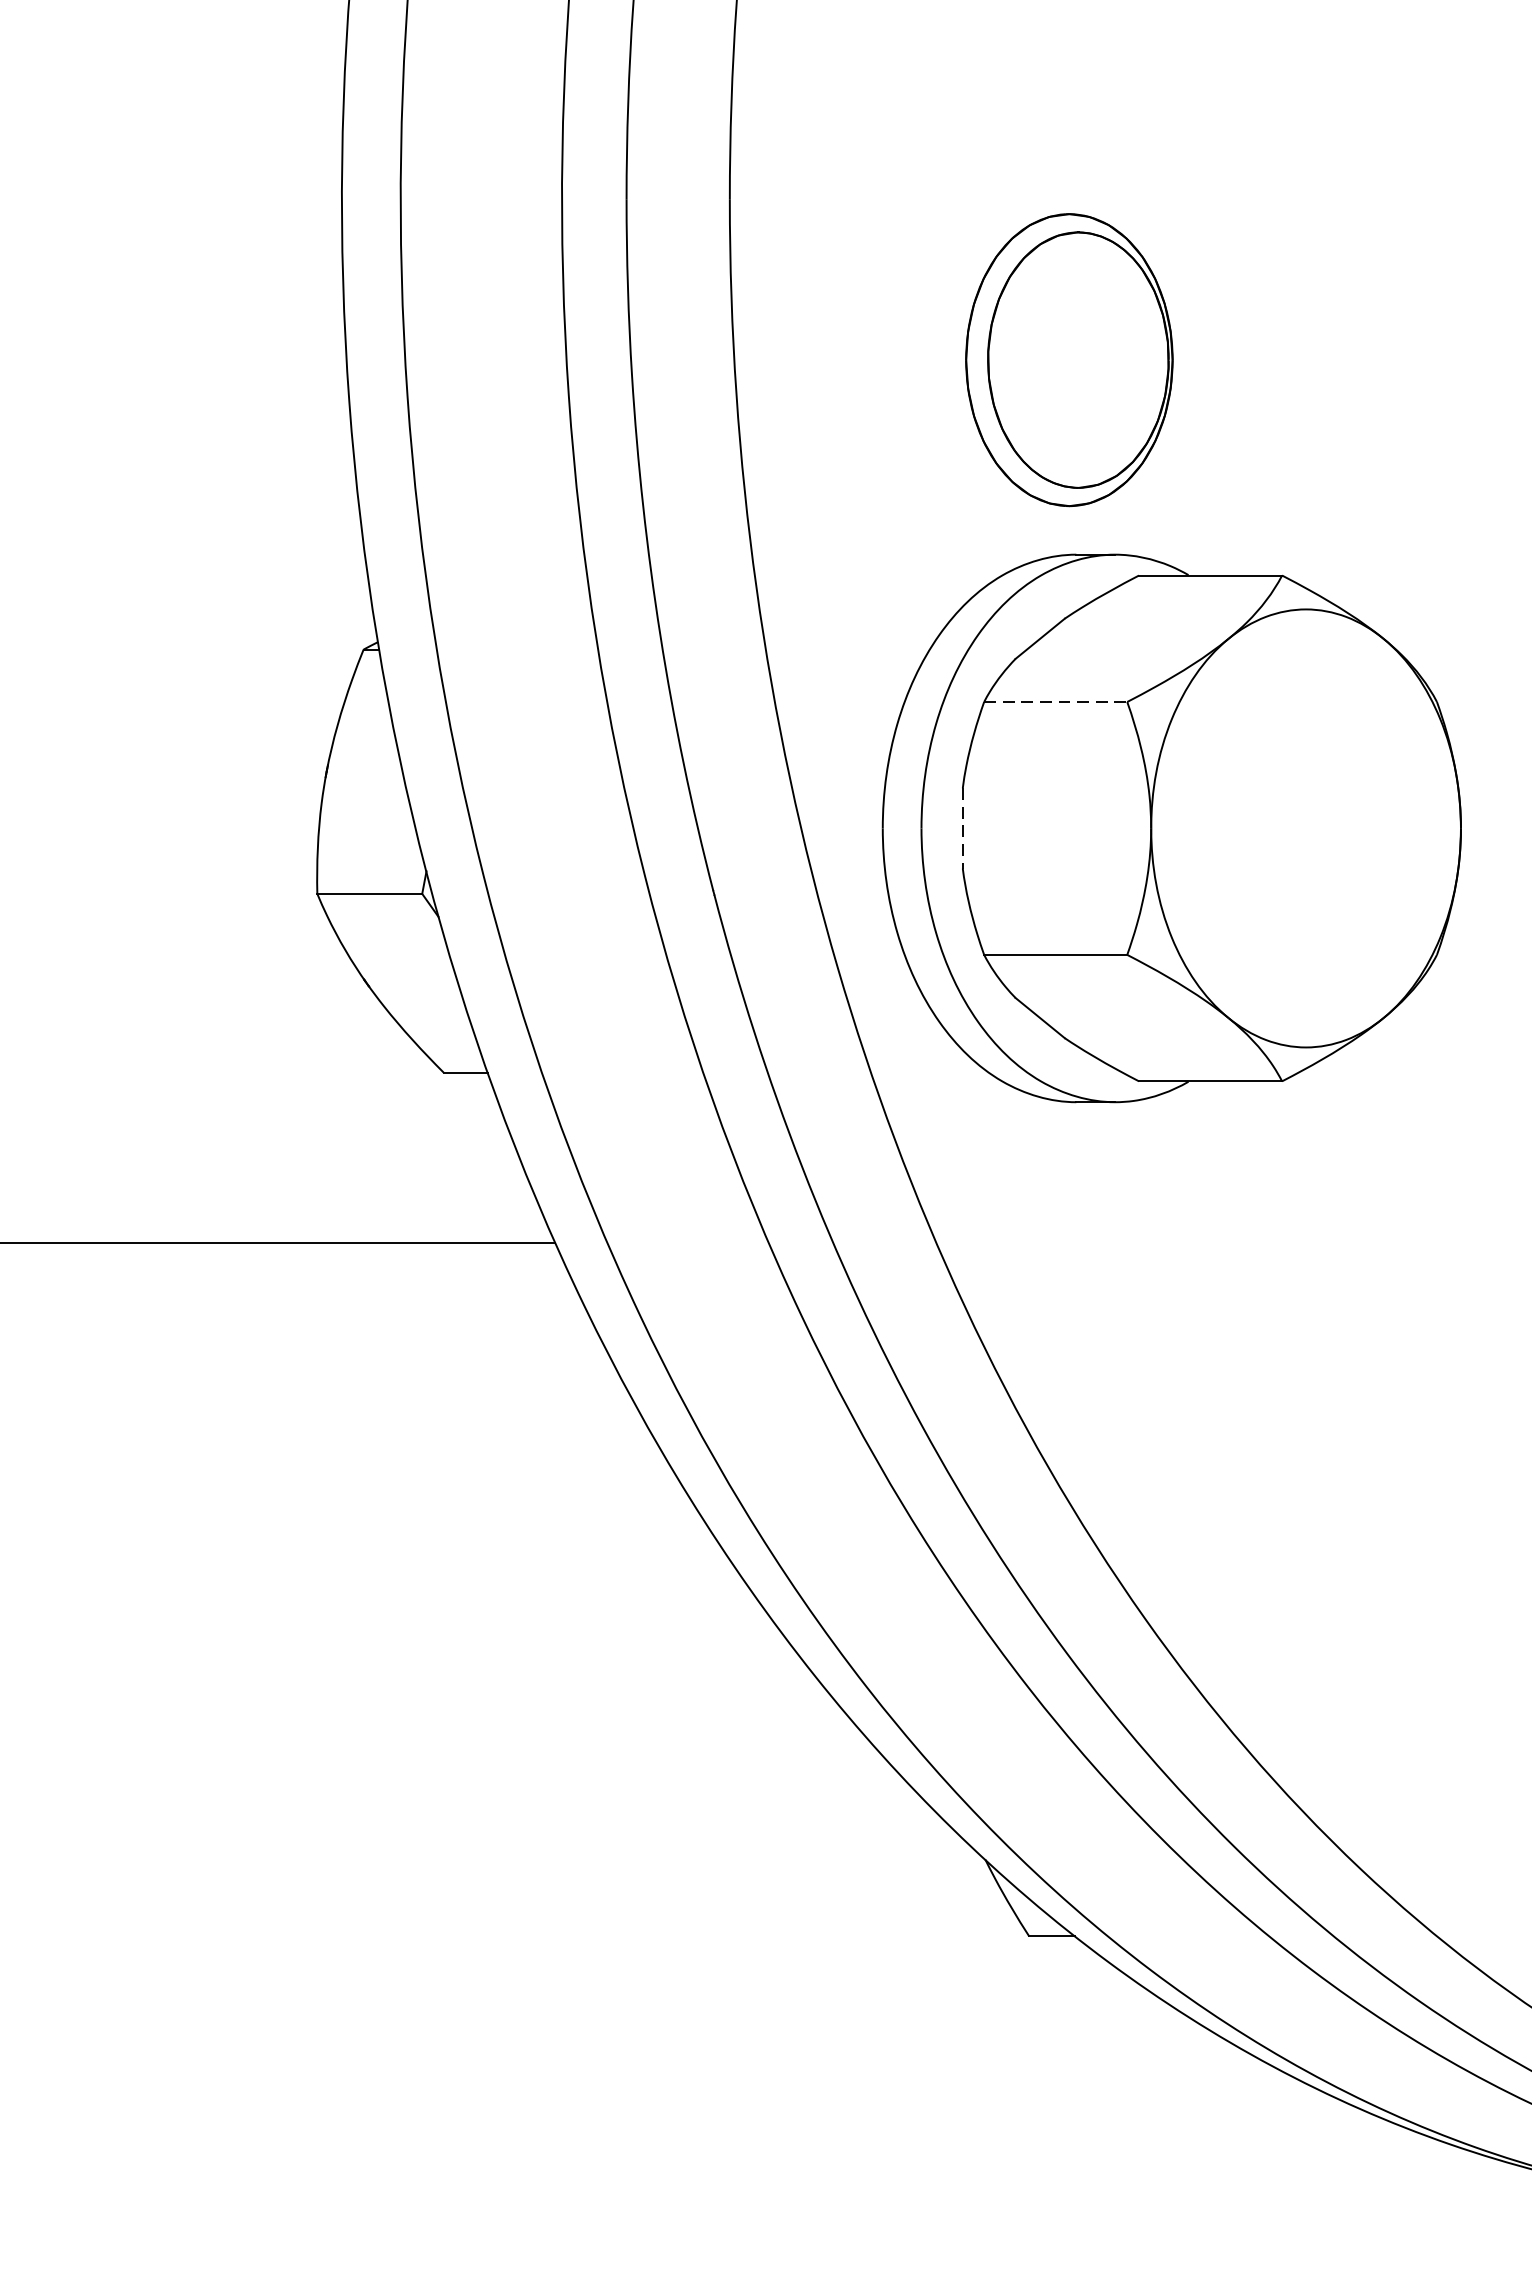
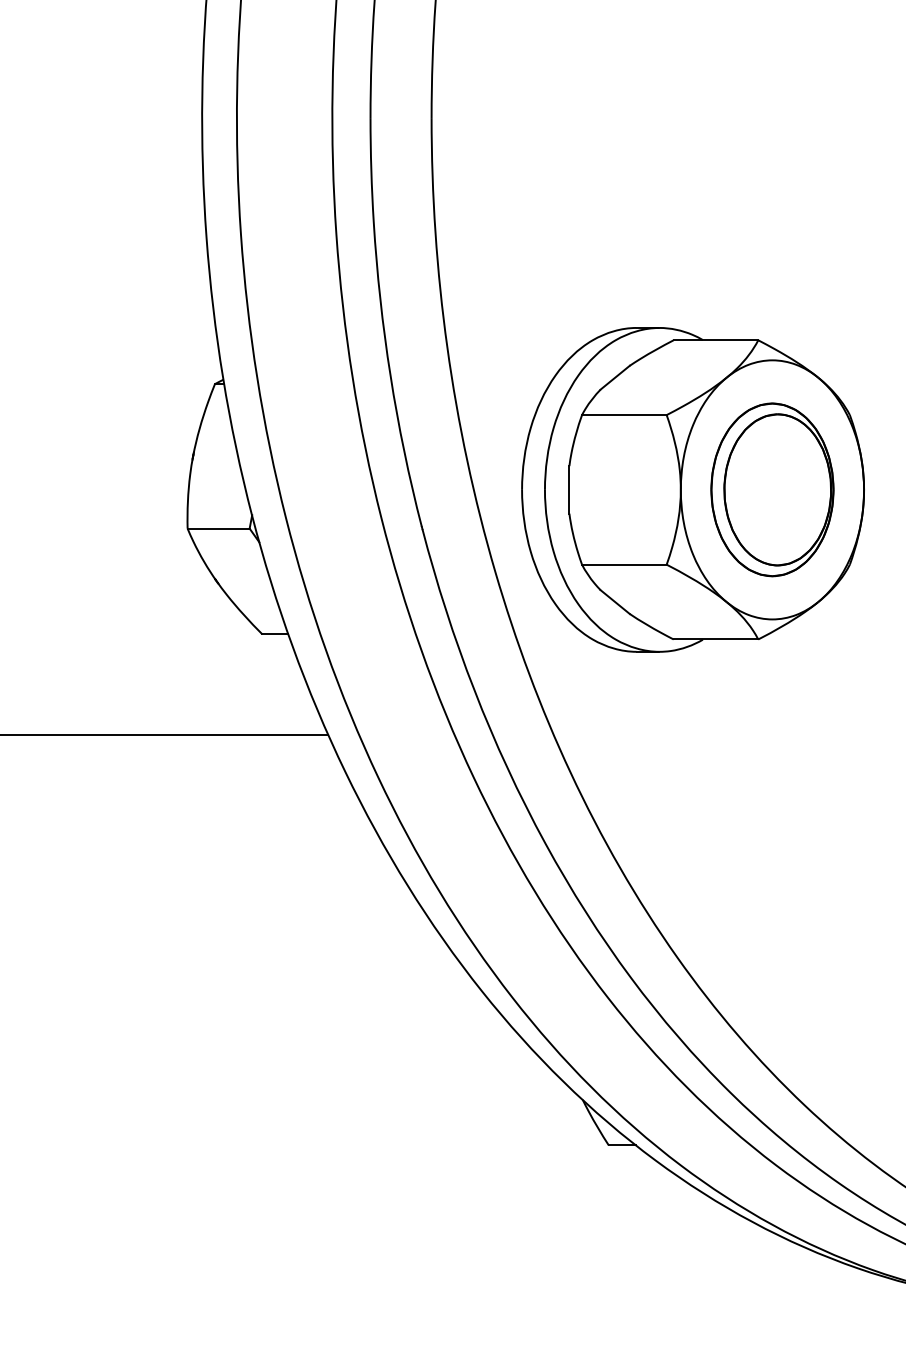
part: (1069, 359) -> (772, 489), moved
line: (1055, 702) -> (624, 415), dashed -> solid
line: (962, 827) -> (569, 489), dashed -> solid

